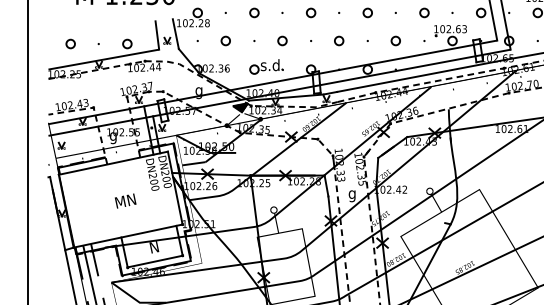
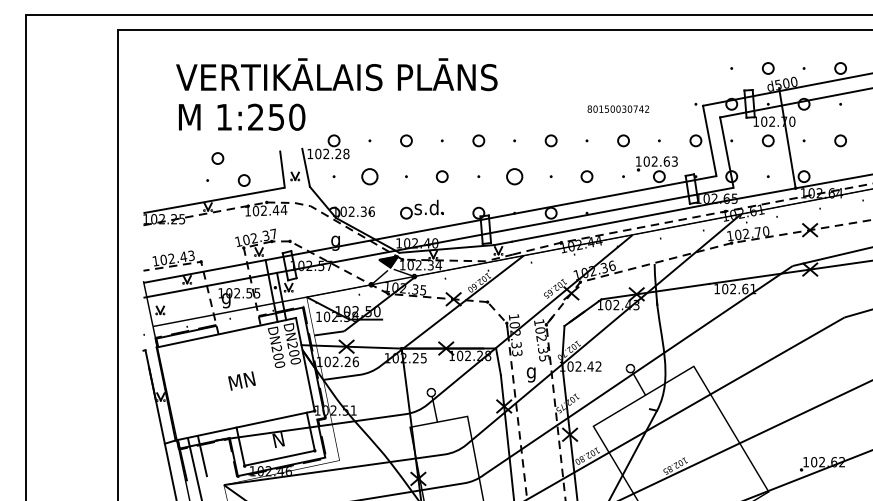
circle: (225, 40) -> (369, 176), size x1.4
circle: (339, 40) -> (514, 176), size x1.4
circle: (70, 44) -> (217, 158), moved

